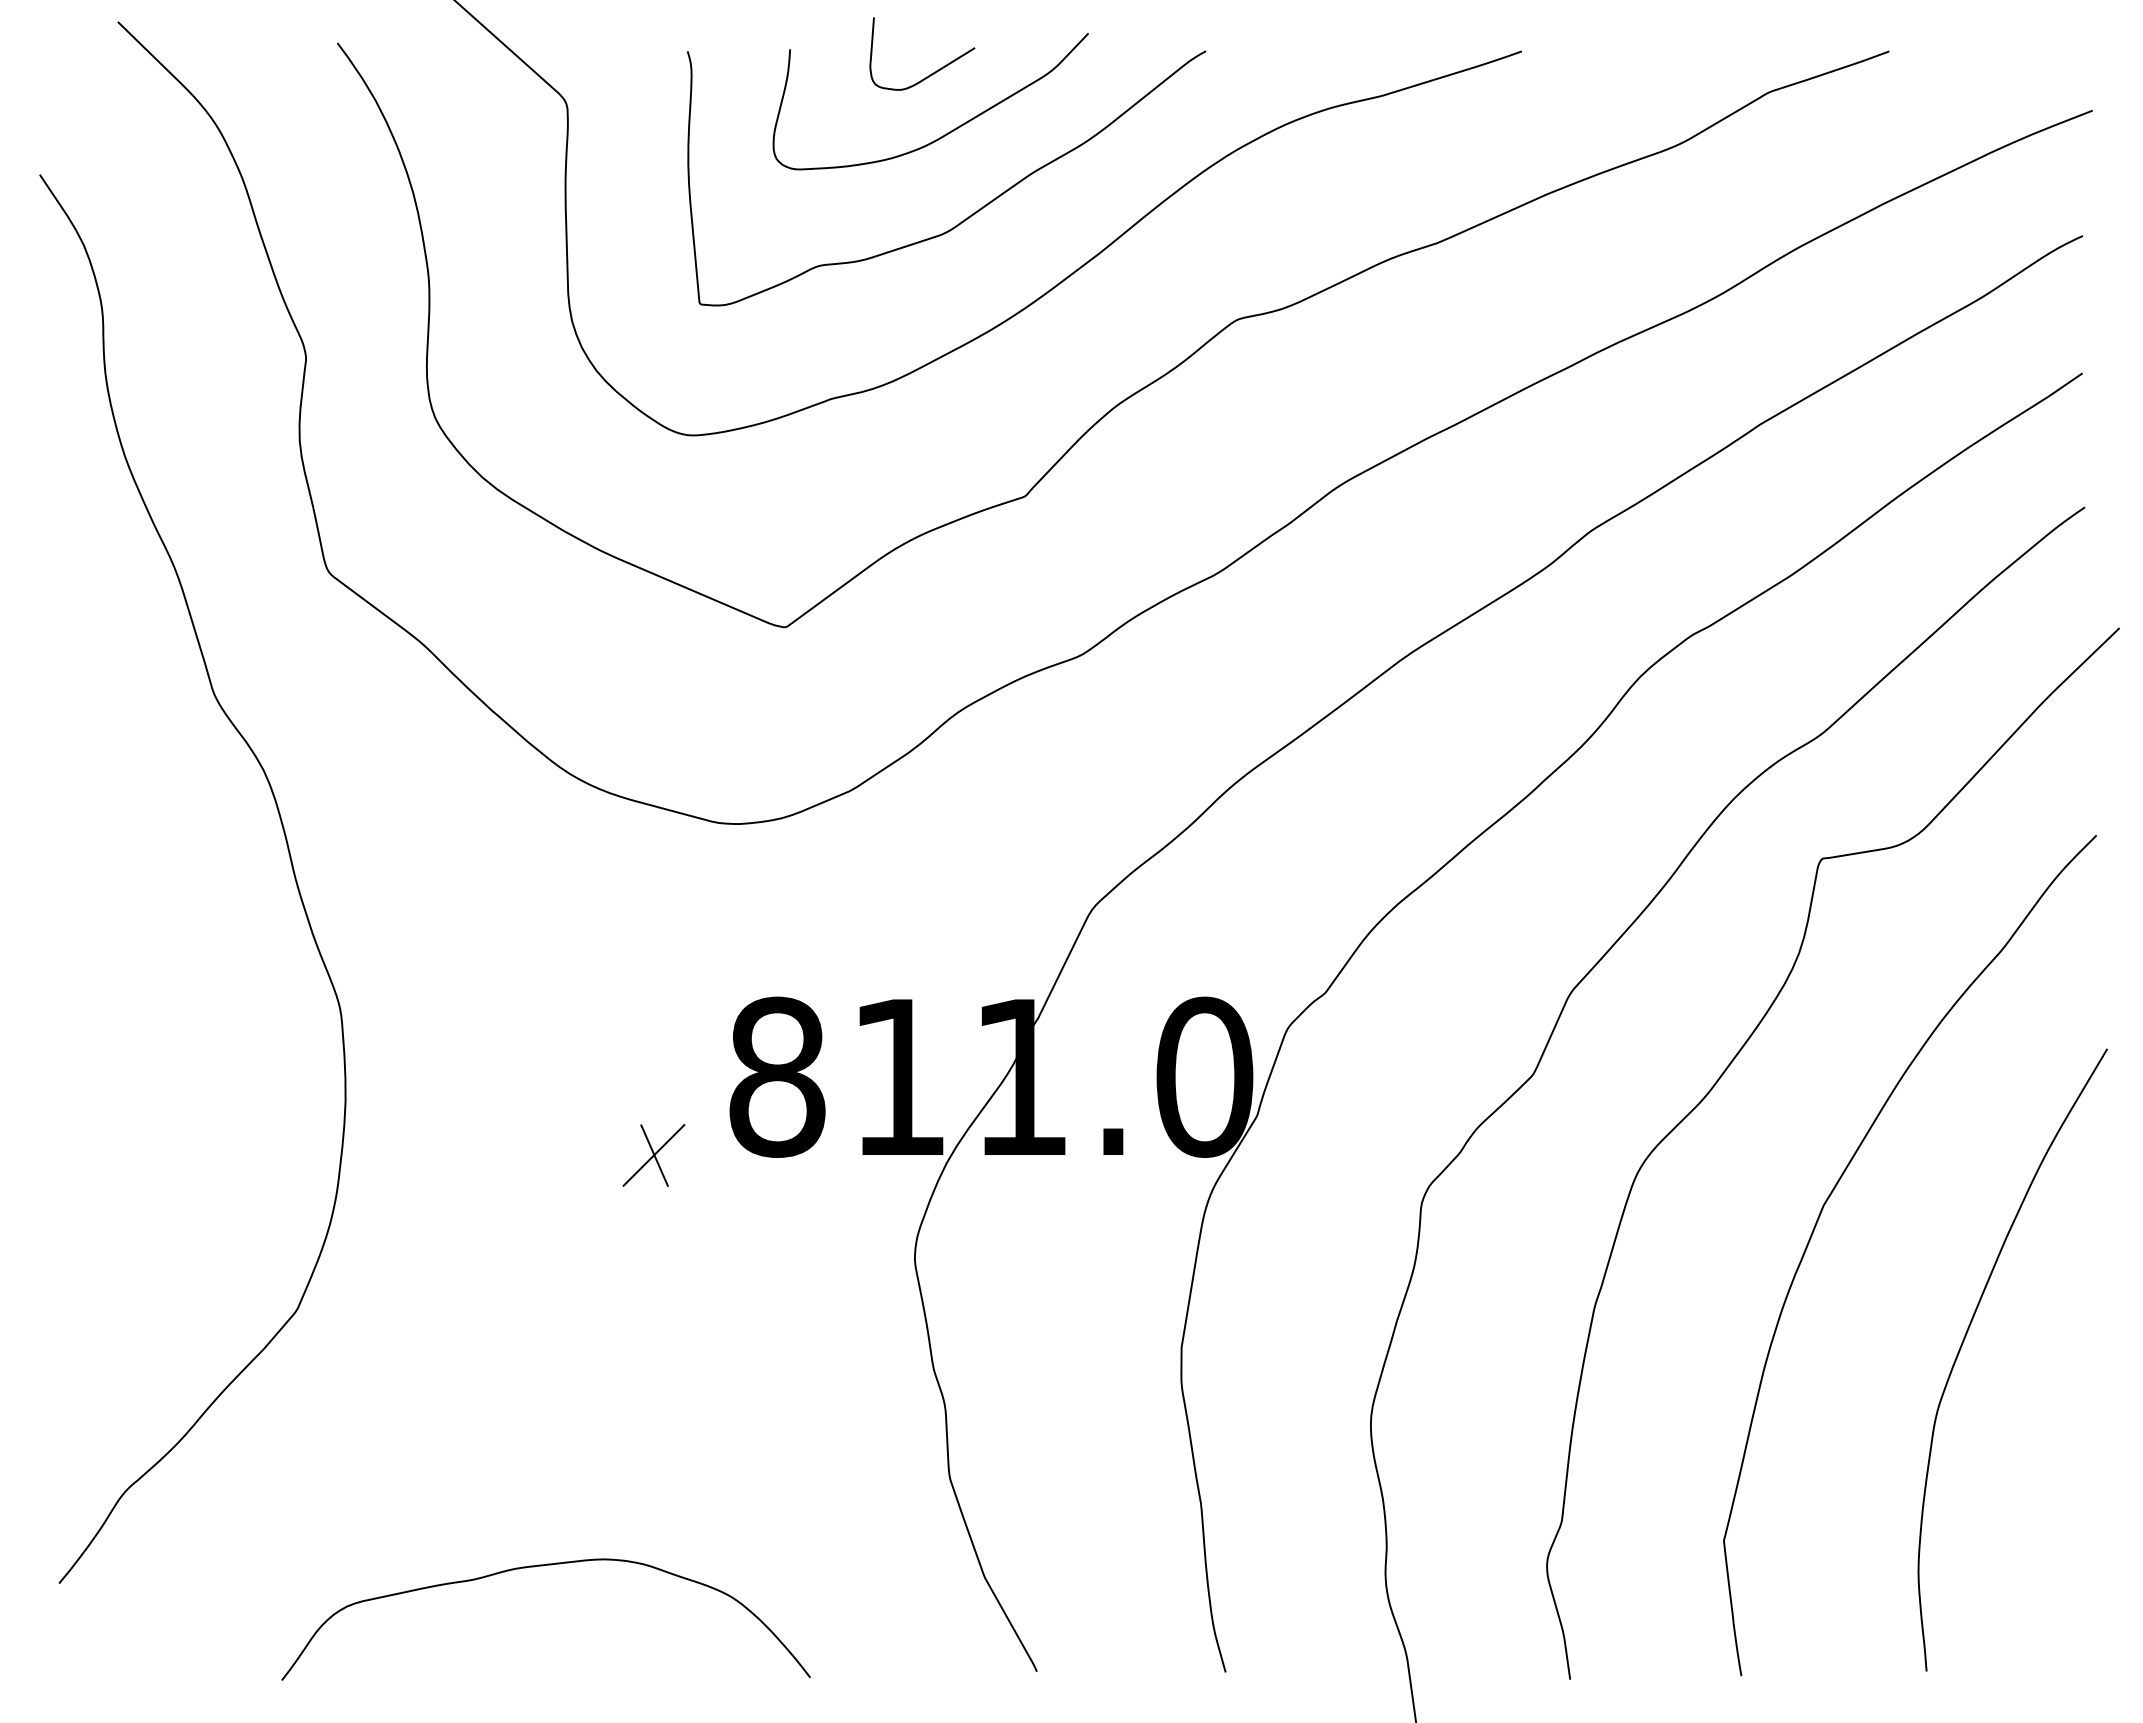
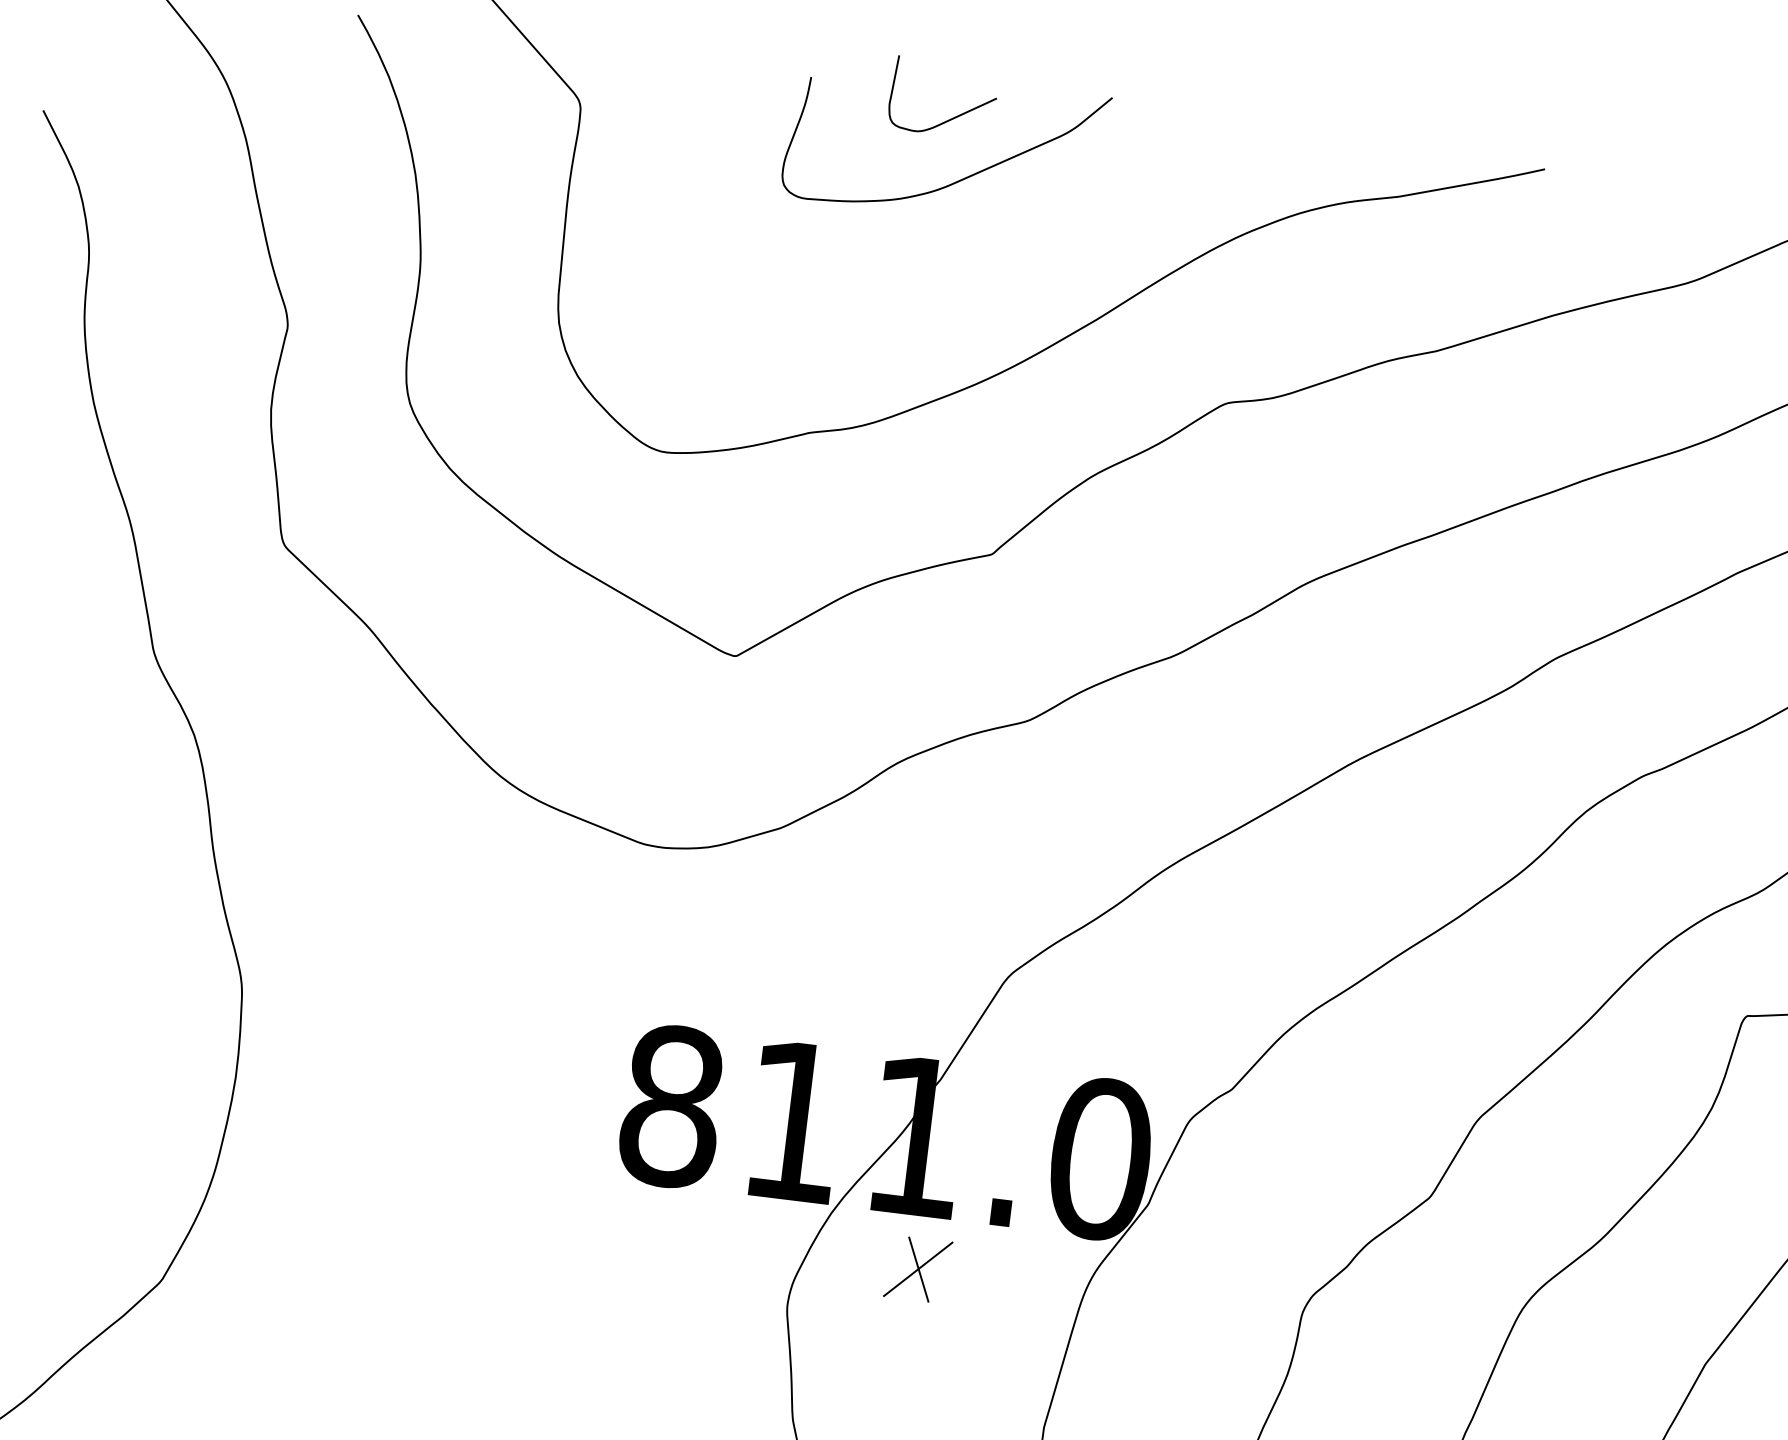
curve: (972, 213) -> (973, 264), removed
part: (653, 1155) -> (917, 1269), moved

